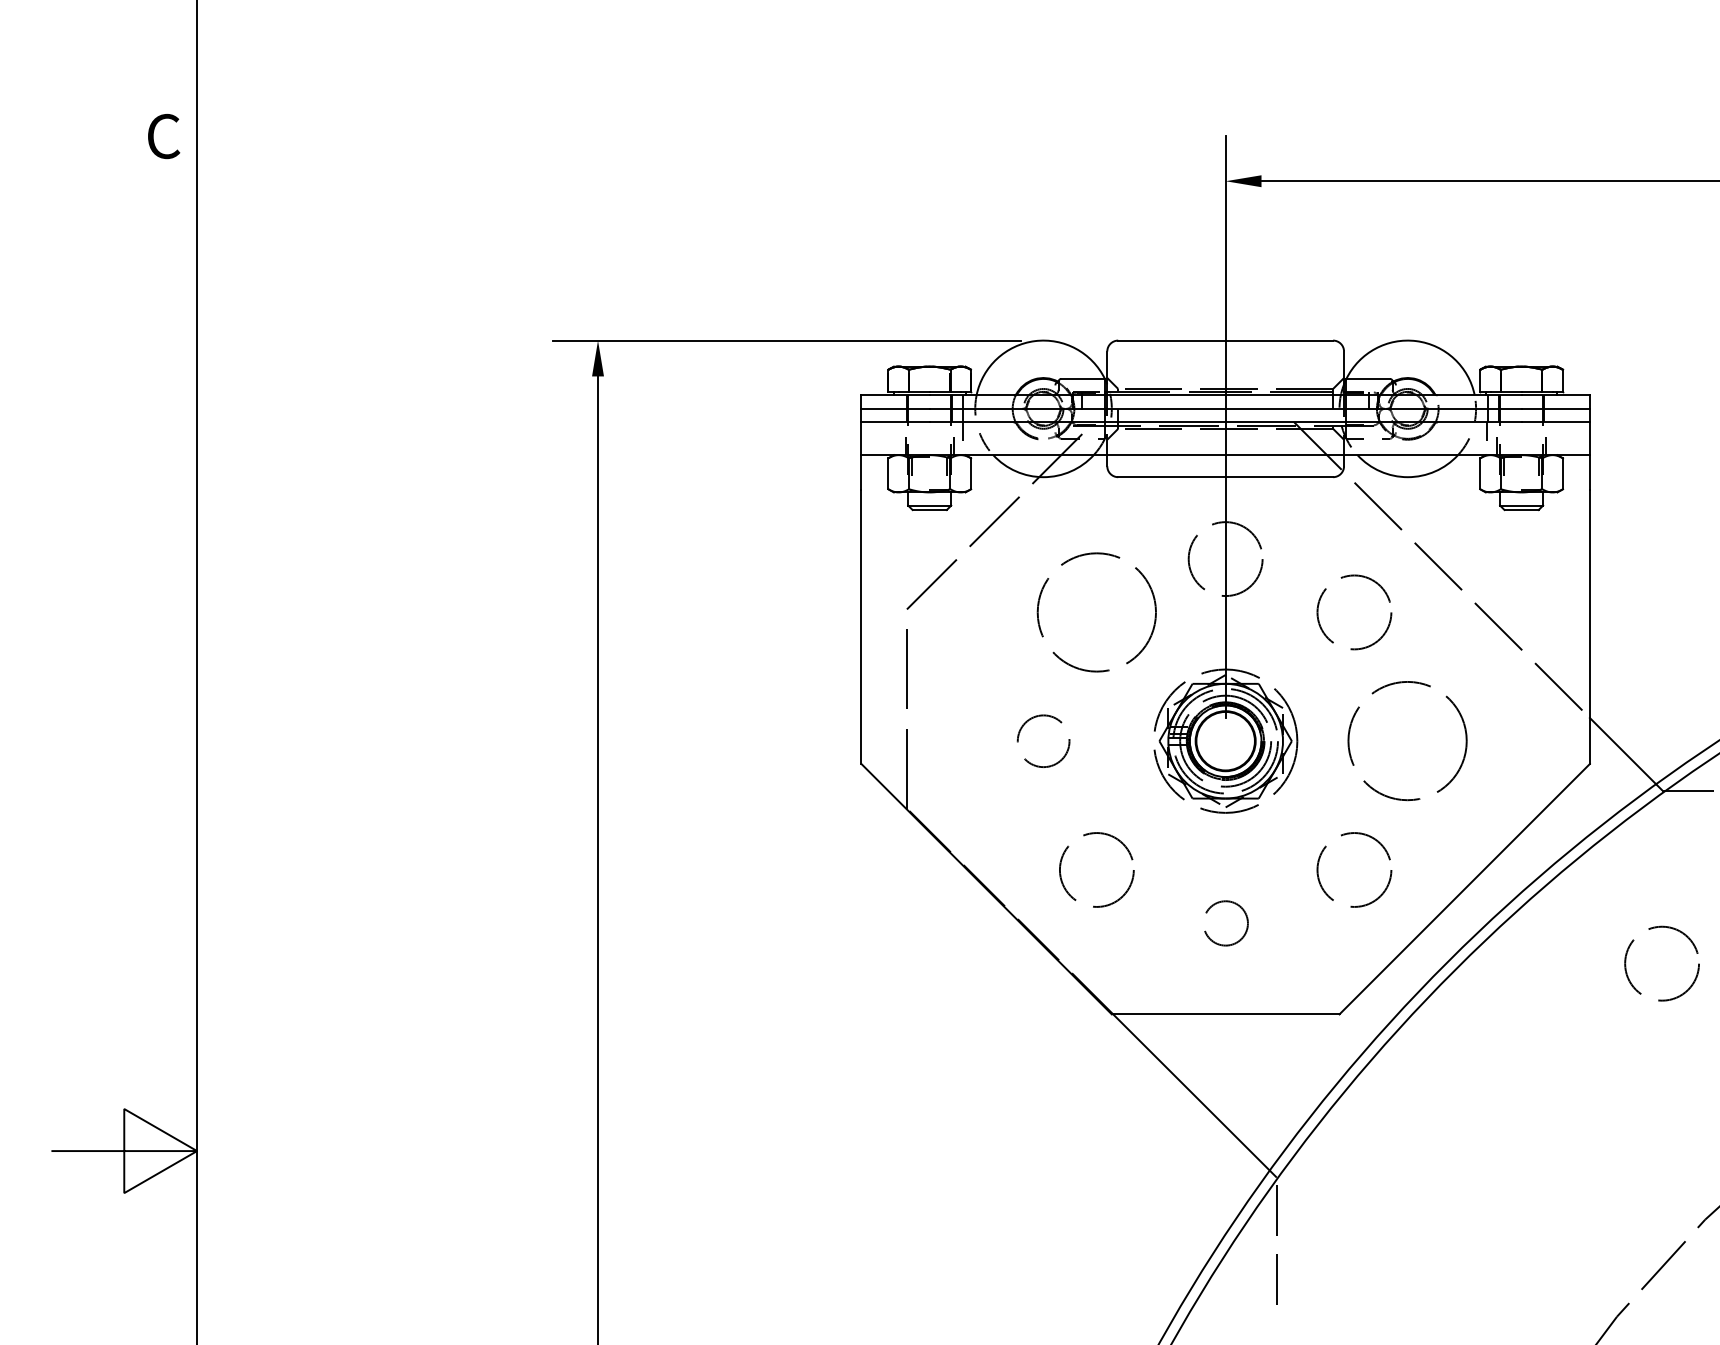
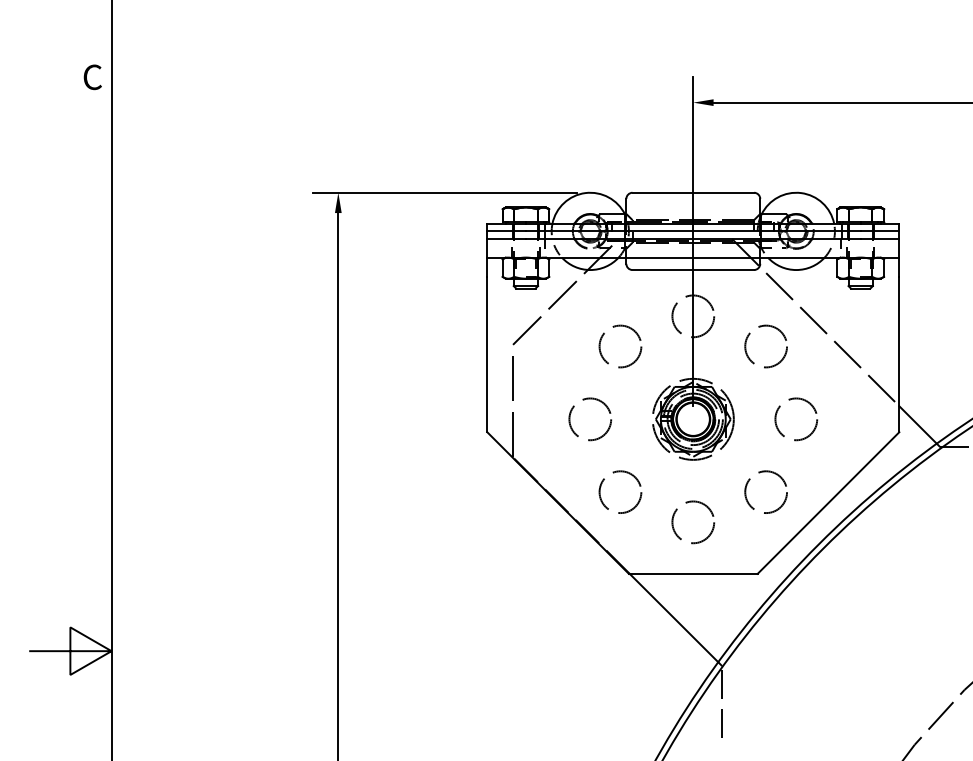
circle: (1096, 612) -> (620, 346), size x0.62
circle: (1043, 741) -> (590, 419), size x1.43
circle: (1408, 741) -> (796, 419), size x0.62
circle: (1225, 923) -> (693, 522), size x1.67
circle: (1660, 962) -> (939, 544), removed

